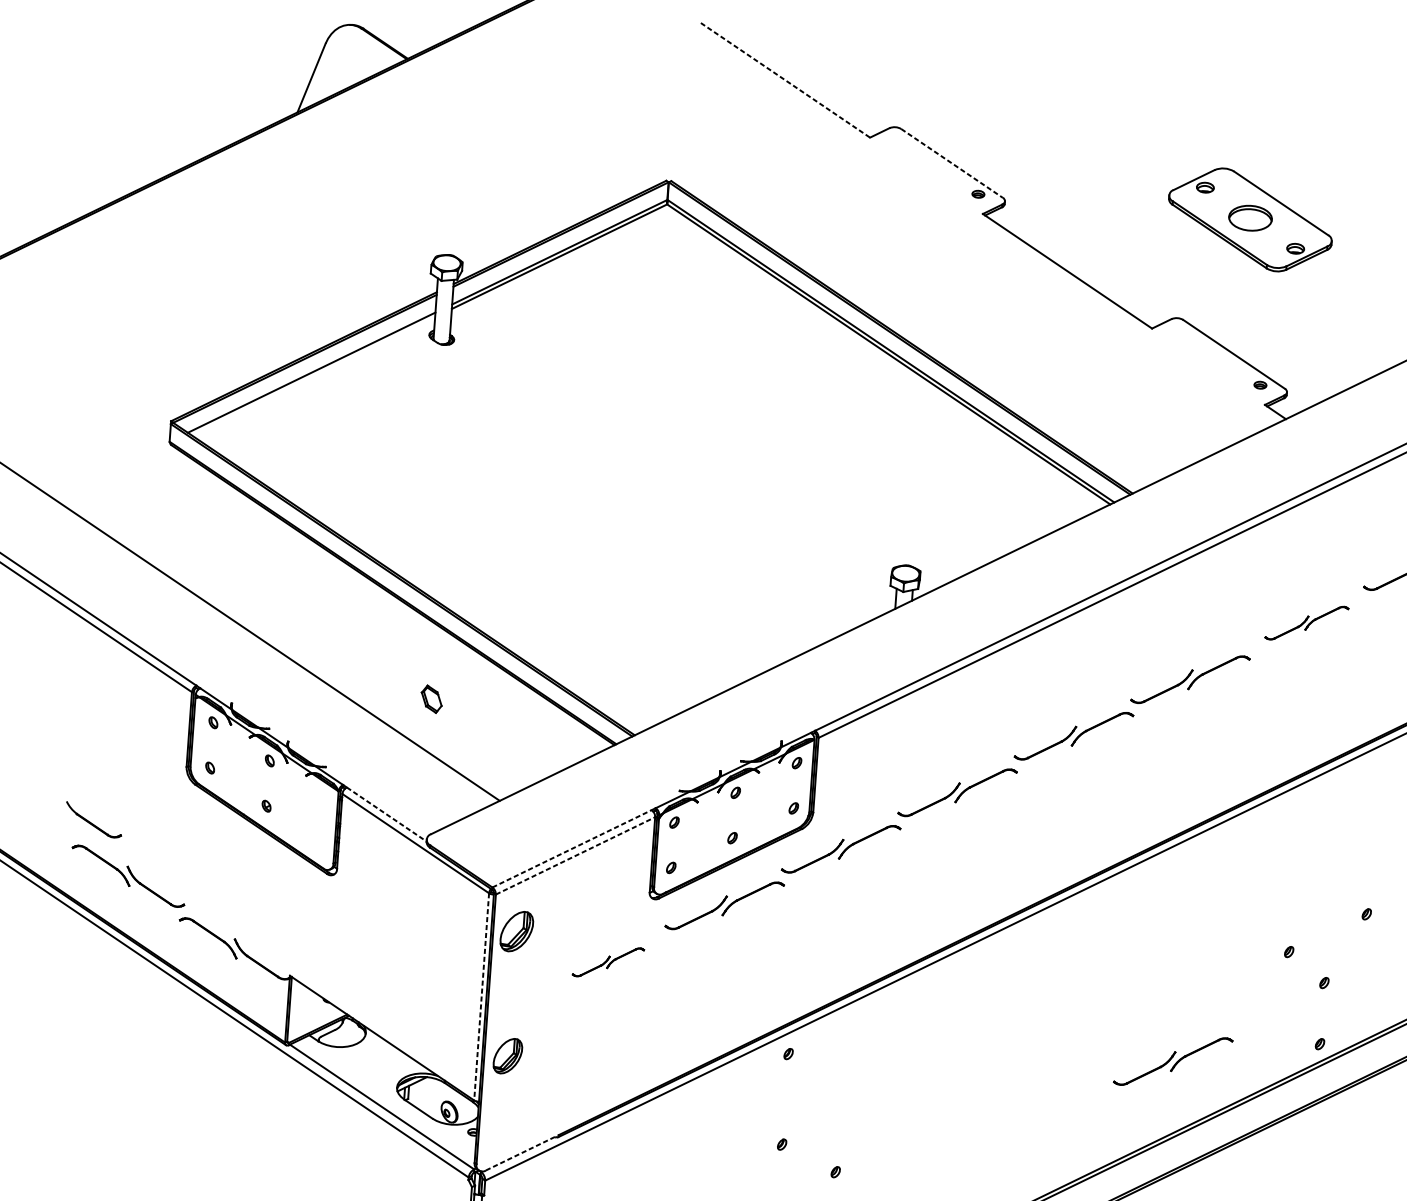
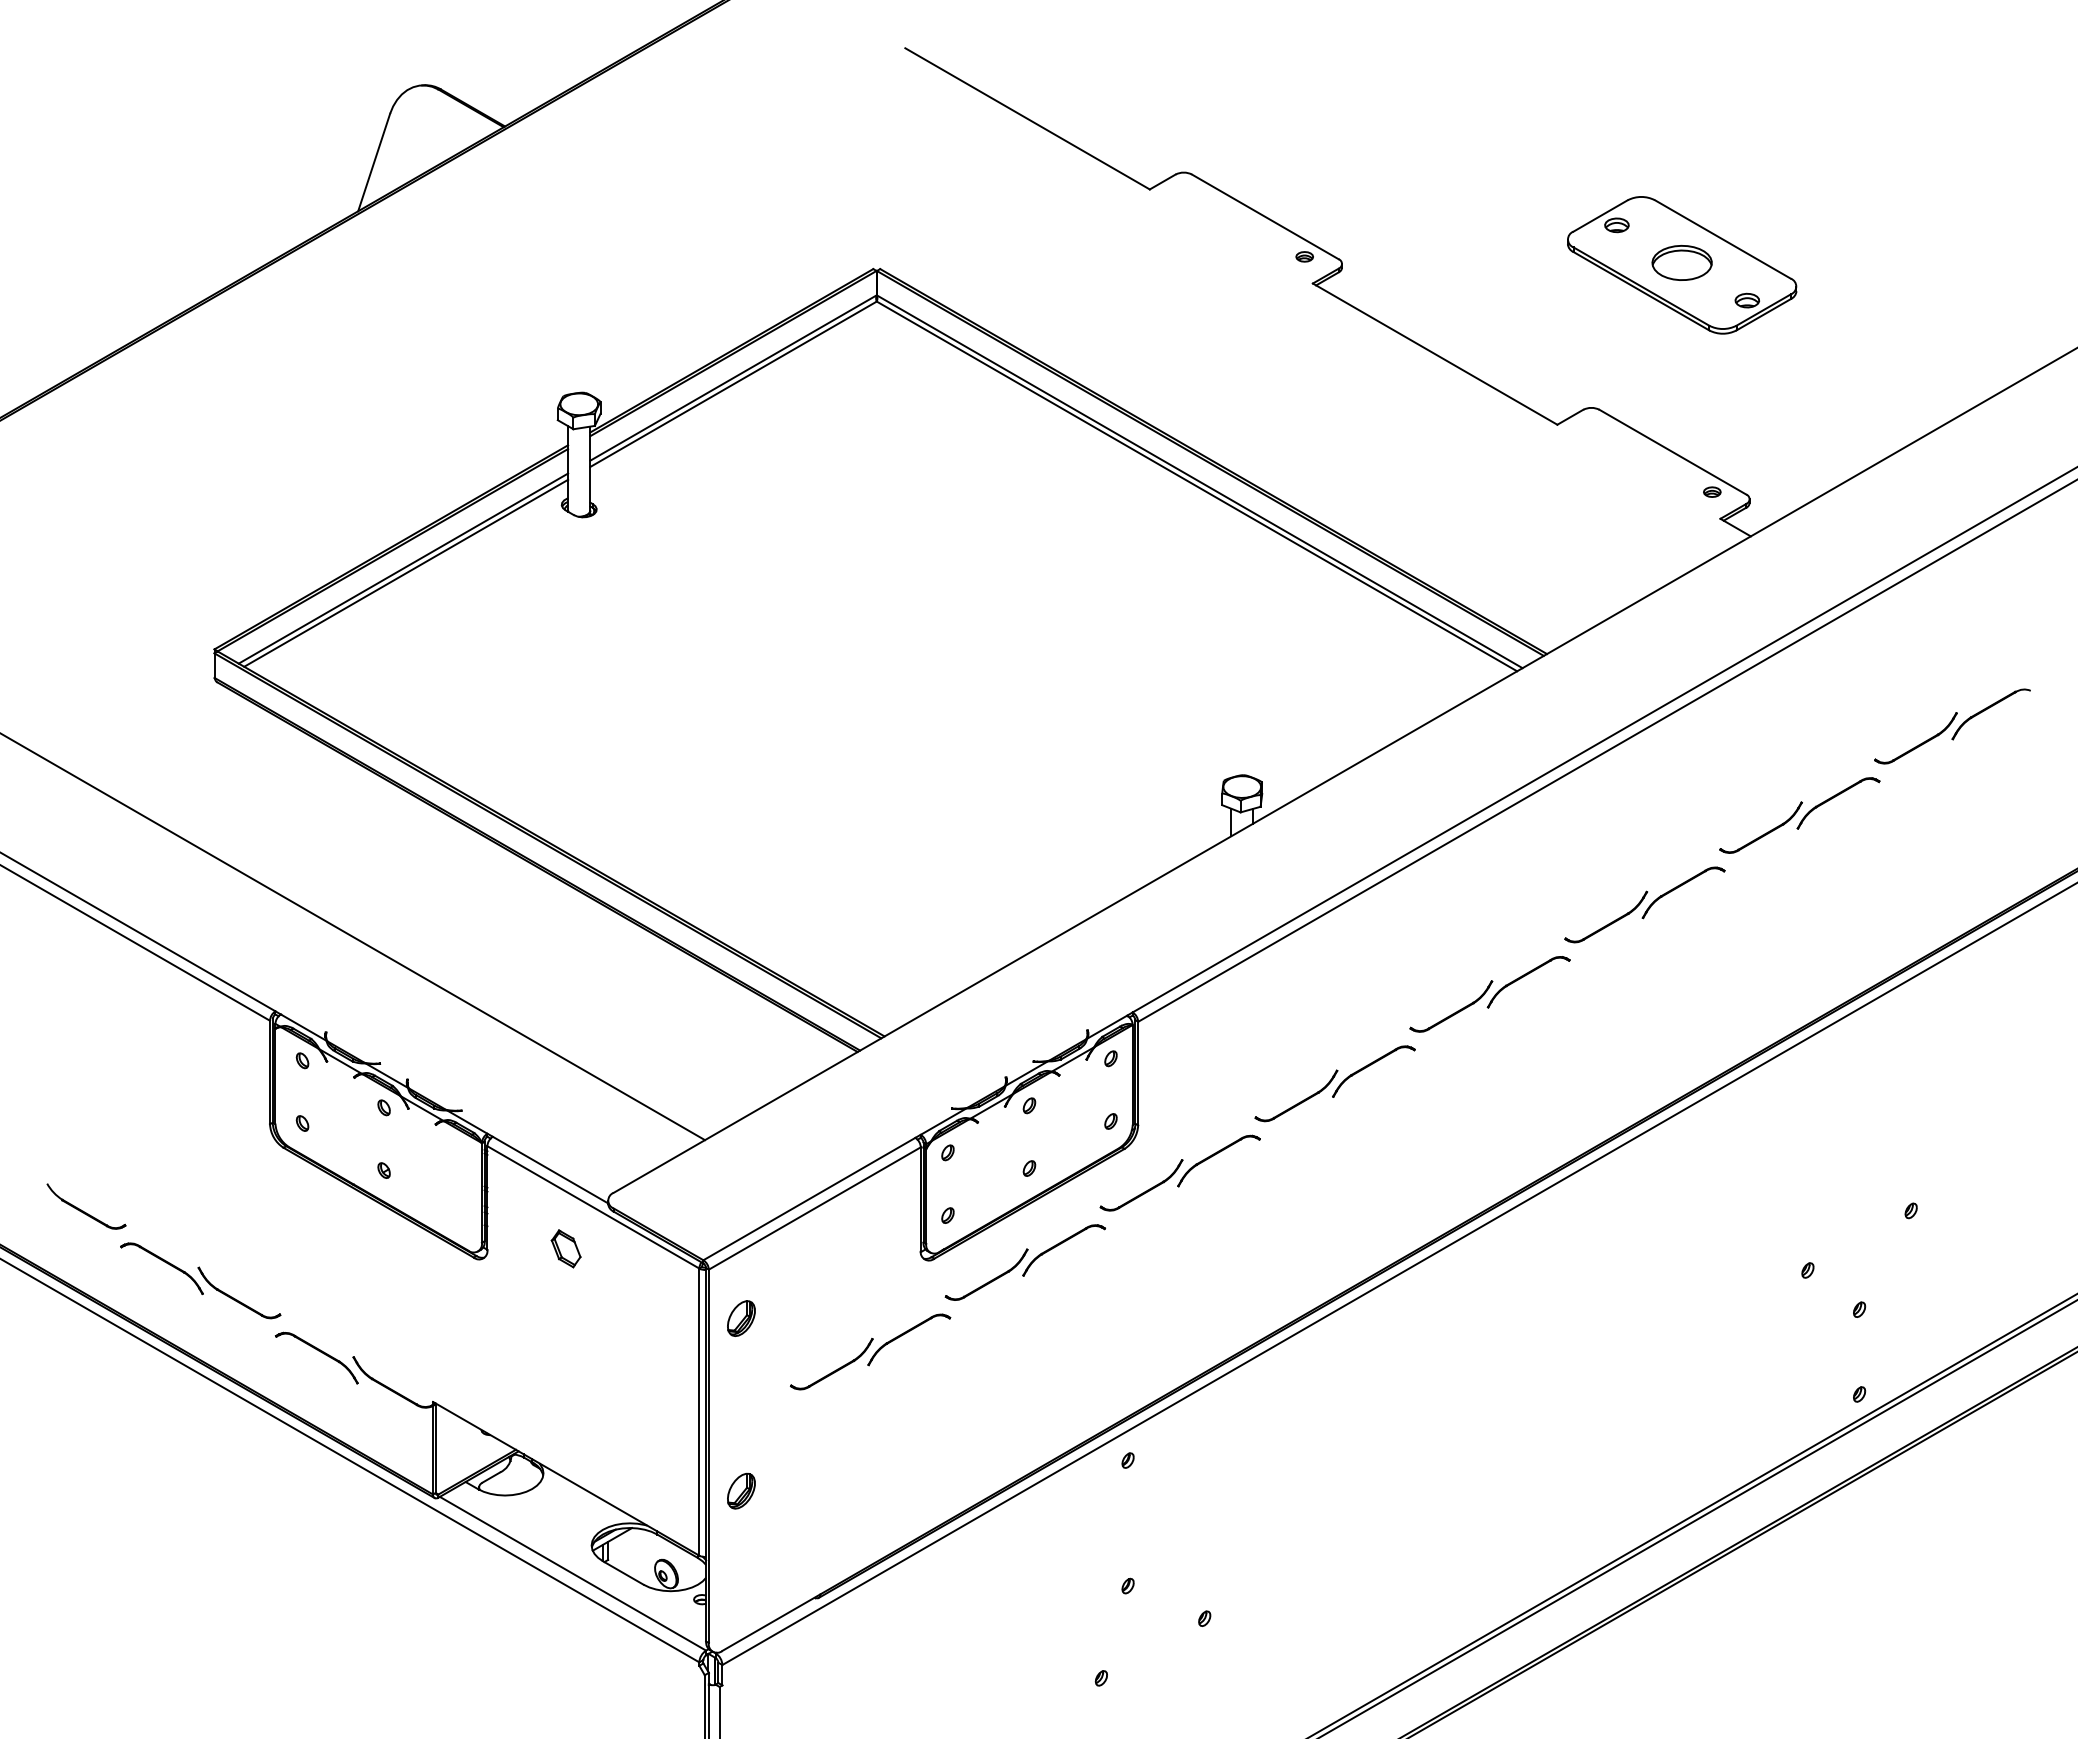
line: (786, 80) -> (1028, 119), dashed -> solid
line: (952, 163) -> (1265, 216), dashed -> solid
line: (313, 375) -> (406, 572), added
part: (1306, 623) -> (1799, 815), size x1.43
part: (431, 698) -> (565, 1248), moved
line: (386, 814) -> (550, 1170), dashed -> solid
part: (93, 819) -> (86, 1206), moved
line: (572, 848) -> (809, 1198), dashed -> solid
line: (576, 855) -> (815, 1208), dashed -> solid
part: (516, 931) -> (741, 1318), size x0.62
part: (608, 961) -> (870, 1351), size x1.67
line: (481, 997) -> (699, 1412), dashed -> solid
part: (508, 1055) -> (741, 1490), size x0.71
part: (1172, 1061) -> (1658, 1432), removed
line: (522, 1152) -> (771, 1622), dashed -> solid

